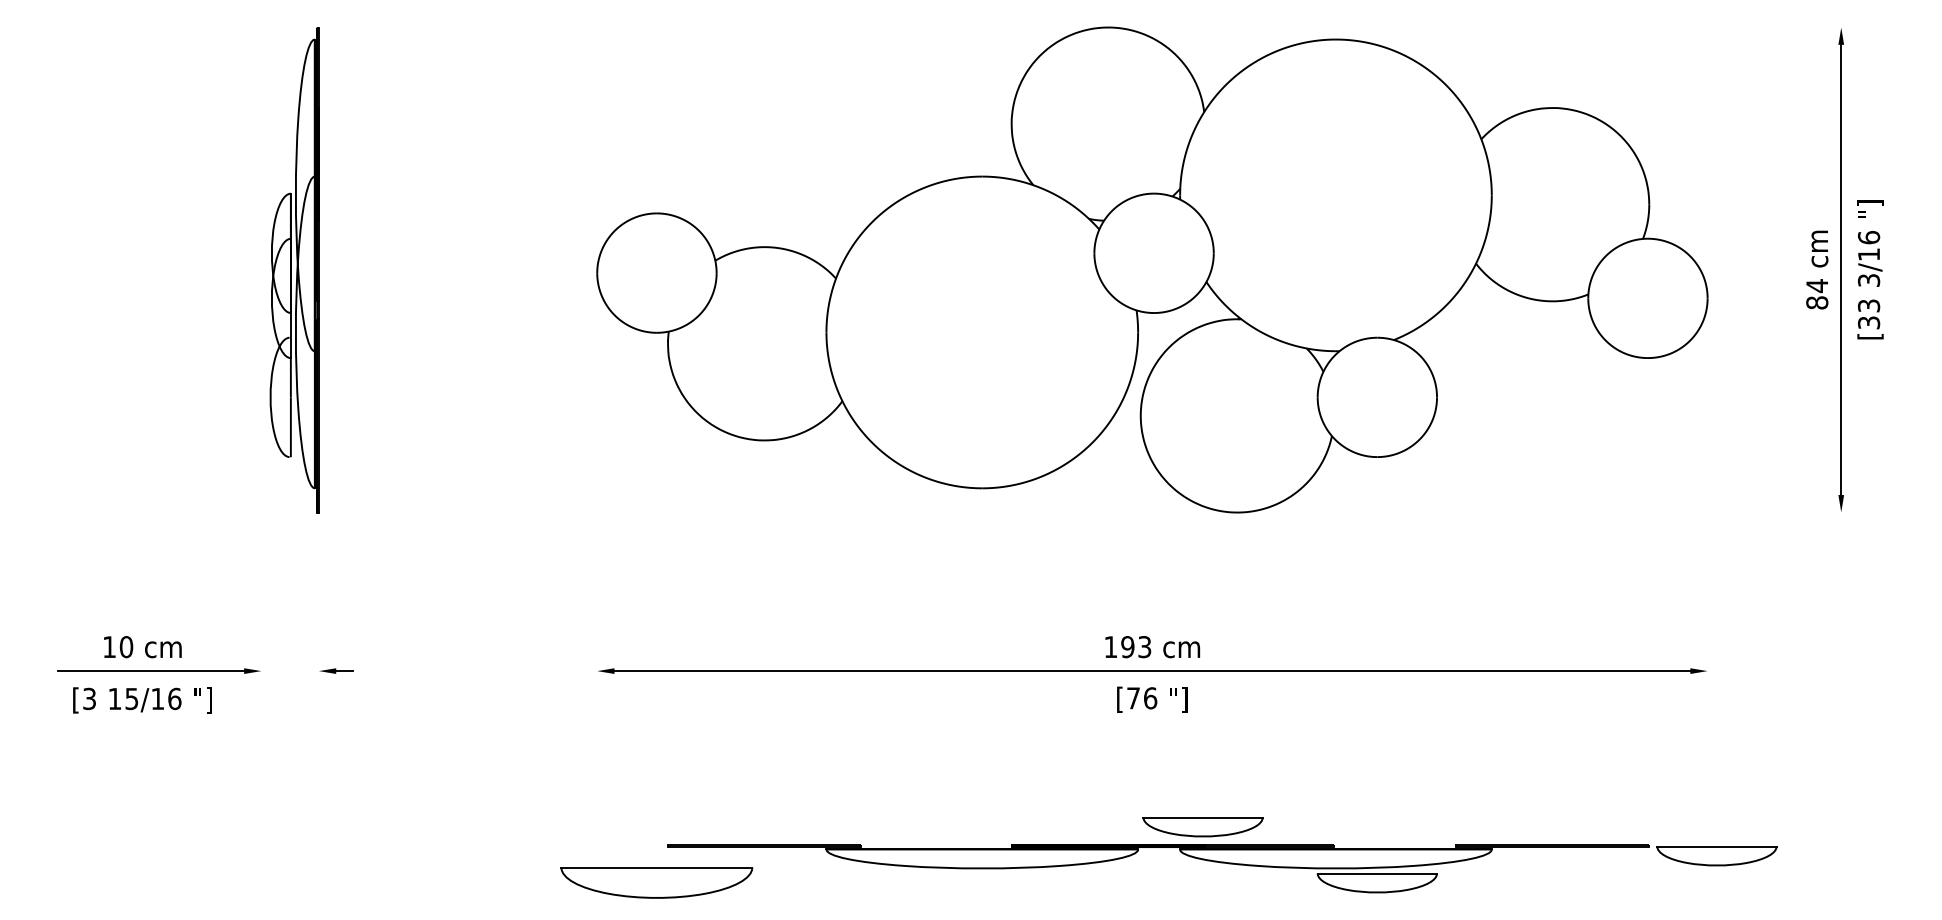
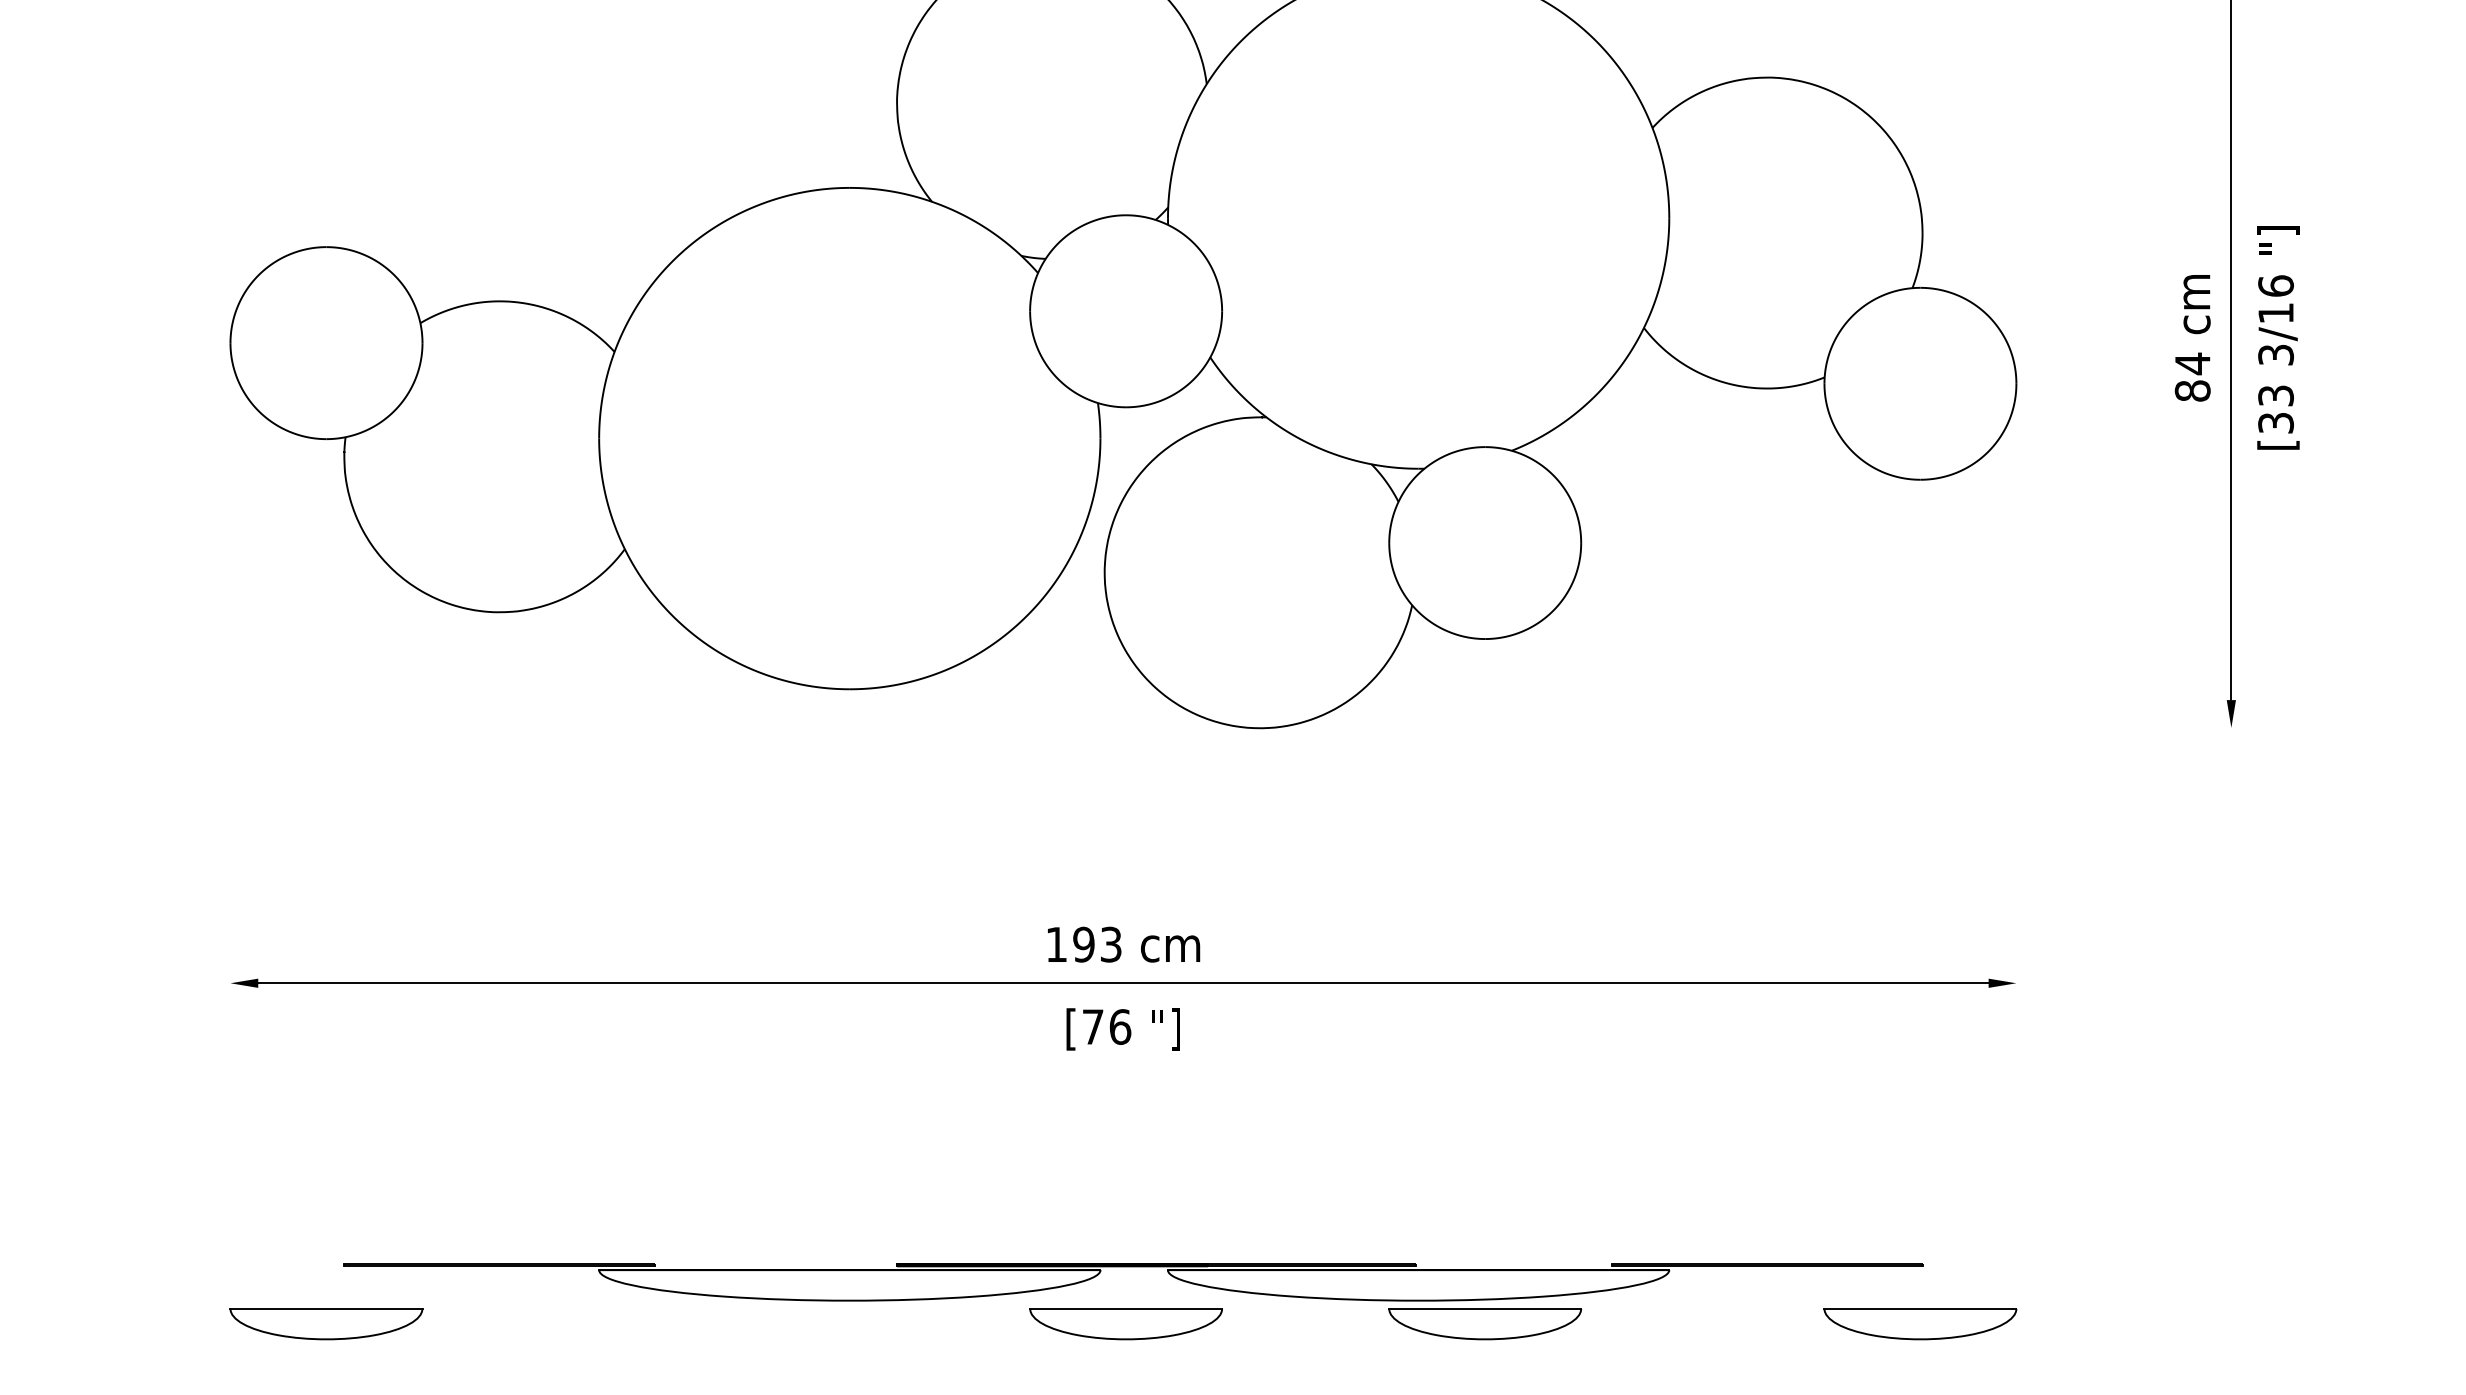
part: (1202, 827) -> (1125, 1324), moved
part: (1716, 856) -> (1919, 1324), moved
part: (656, 883) -> (325, 1324), size x0.62

